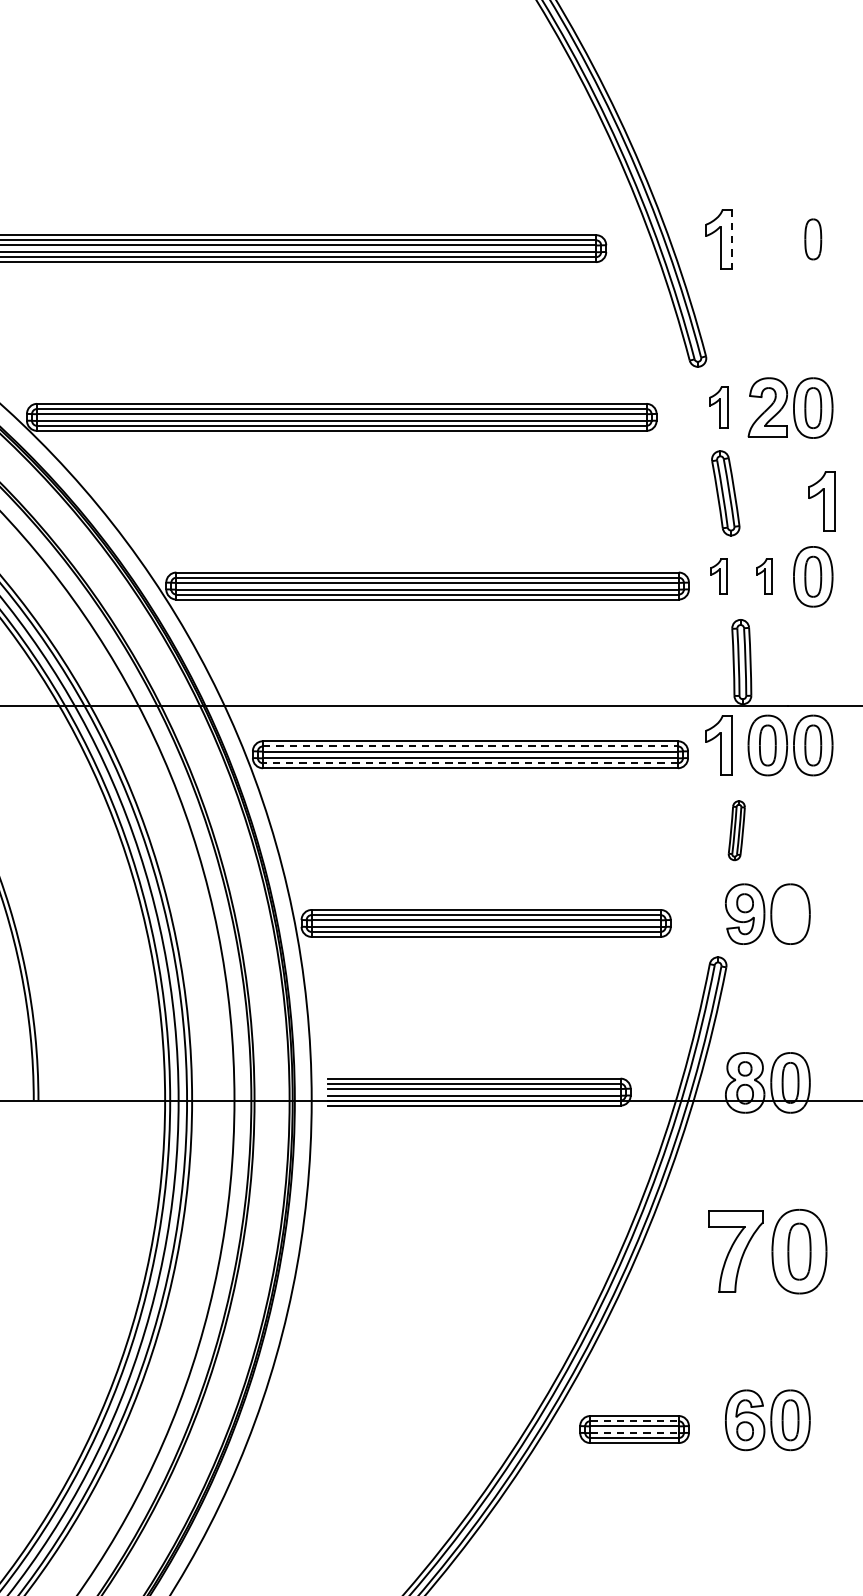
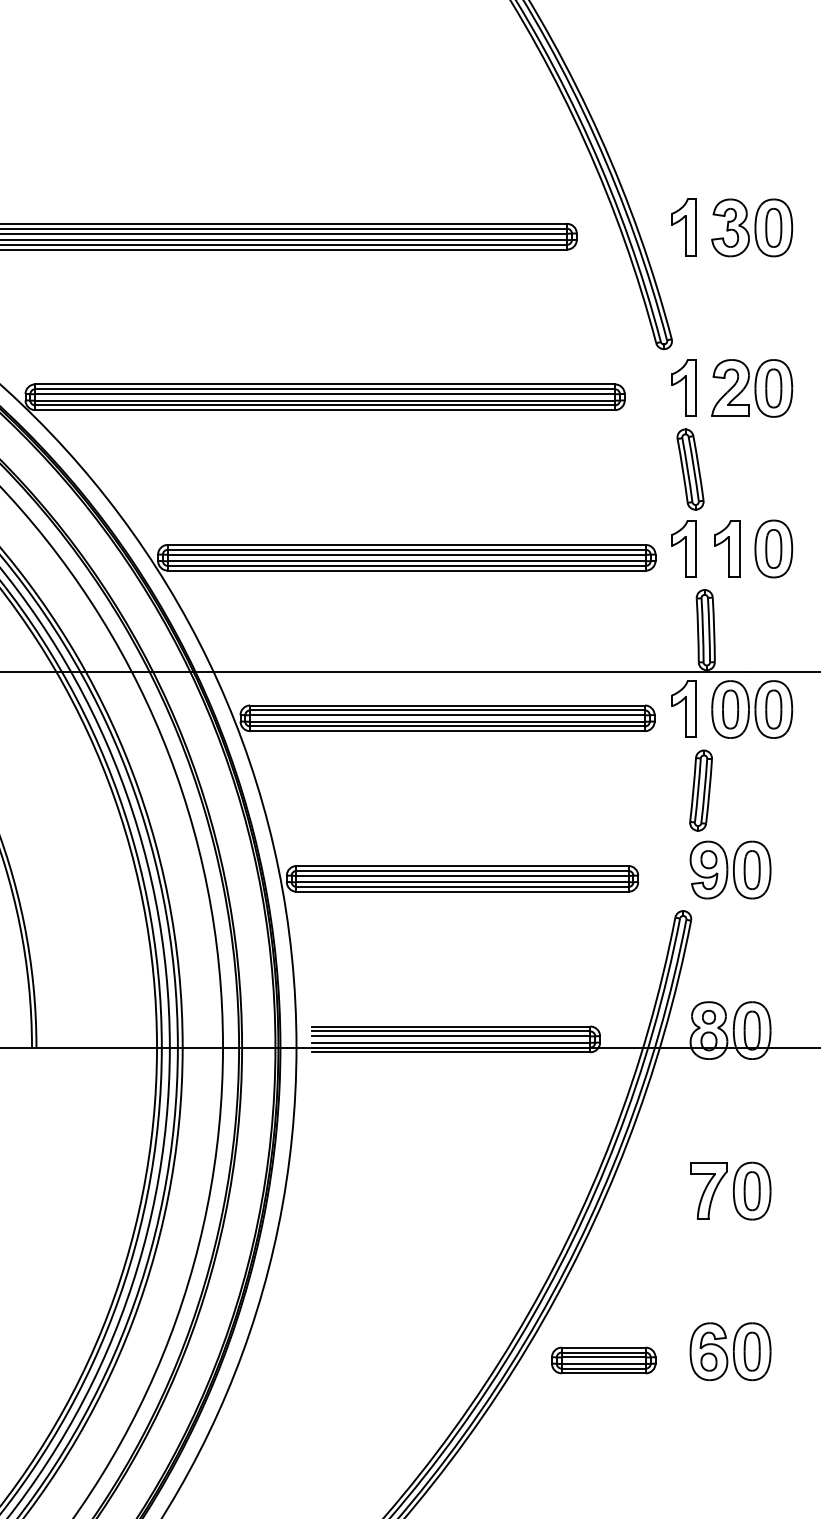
part: (790, 238) -> (752, 227), added
line: (732, 240) -> (696, 228), dashed -> solid
part: (718, 407) -> (683, 387), size x1.43
part: (821, 500) -> (781, 476), removed
part: (718, 576) -> (683, 548), size x1.67
part: (764, 576) -> (727, 548), size x1.67
line: (471, 746) -> (448, 710), dashed -> solid
line: (470, 763) -> (447, 726), dashed -> solid
part: (736, 830) -> (700, 790), size x1.43
part: (789, 913) -> (751, 869), added
part: (767, 1250) -> (730, 1190), size x0.71
line: (635, 1421) -> (604, 1352), dashed -> solid
line: (635, 1432) -> (604, 1363), dashed -> solid

